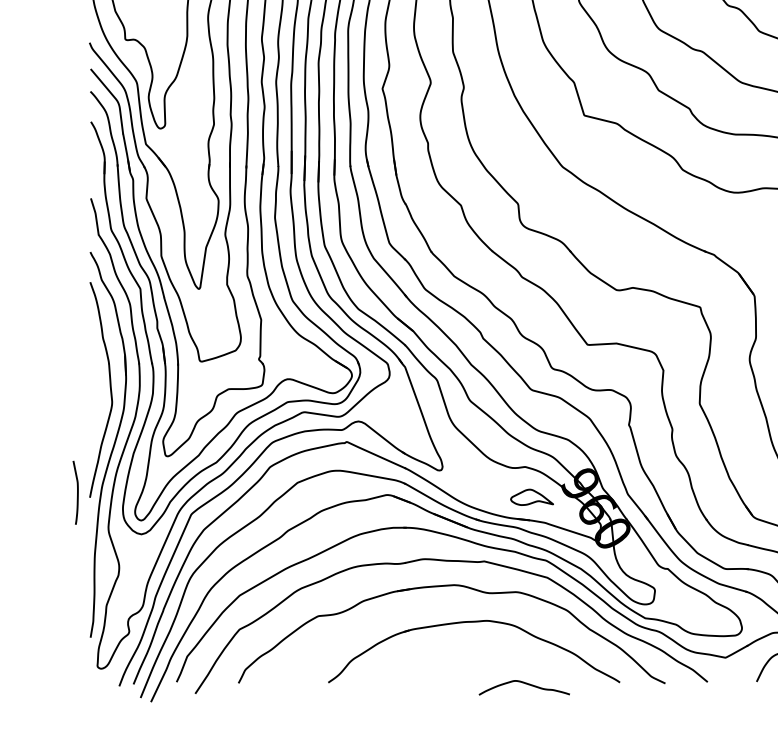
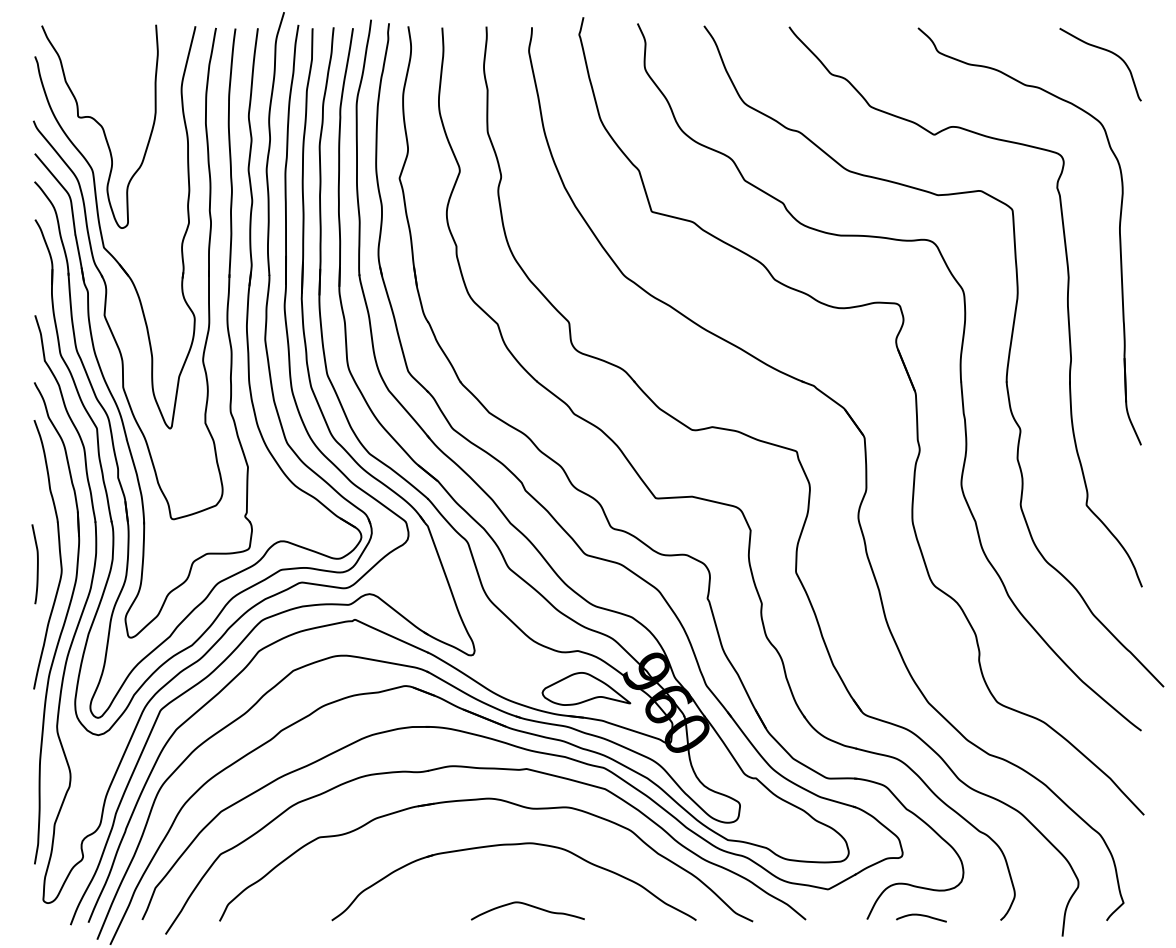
curve: (77, 492) -> (37, 564), moved
part: (532, 496) -> (586, 688), size x1.67
curve: (525, 684) -> (529, 906), moved

